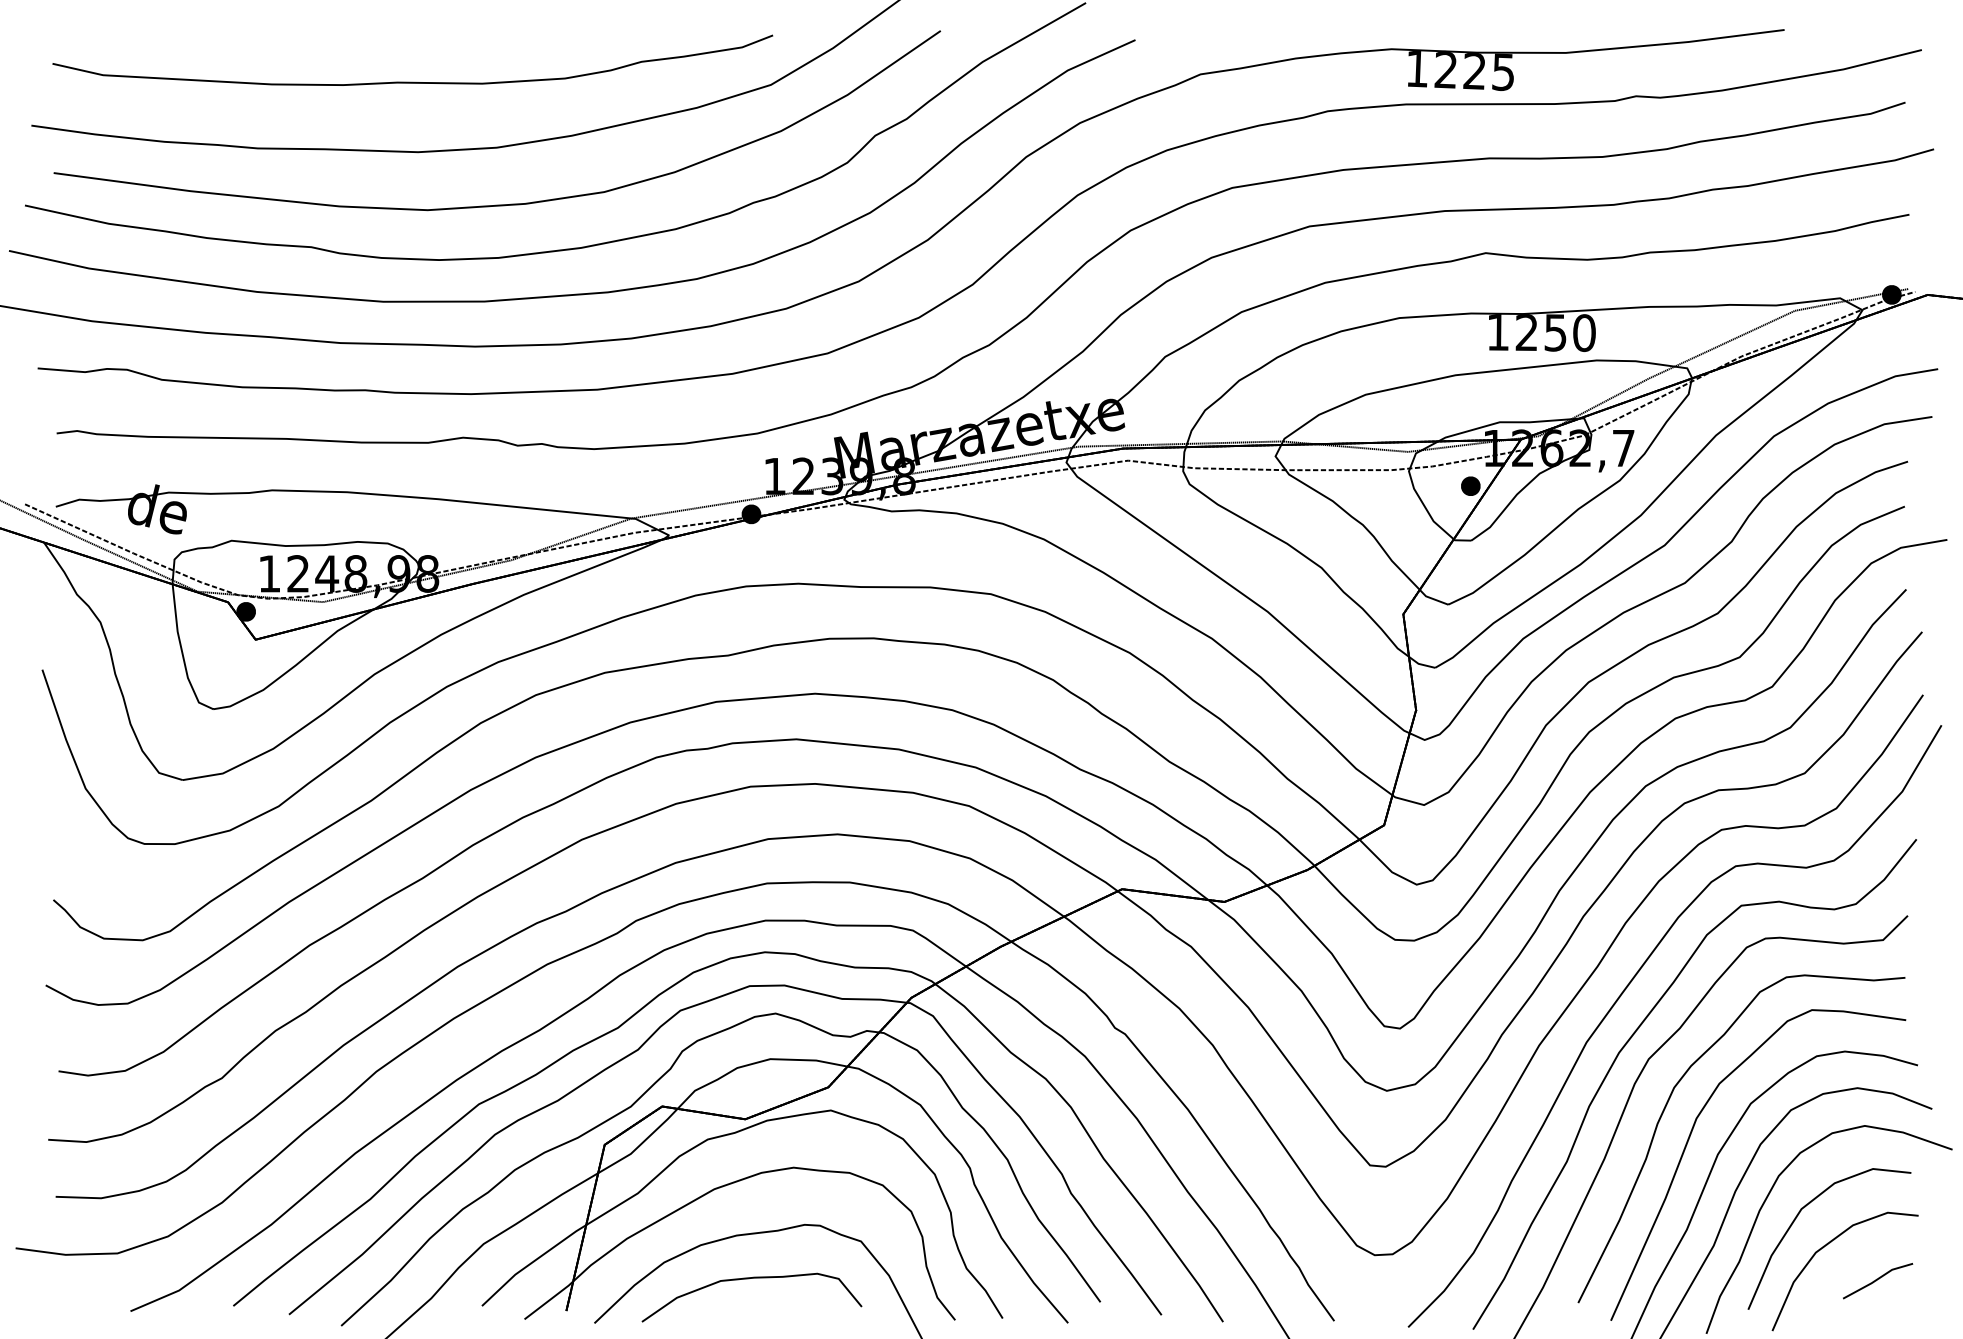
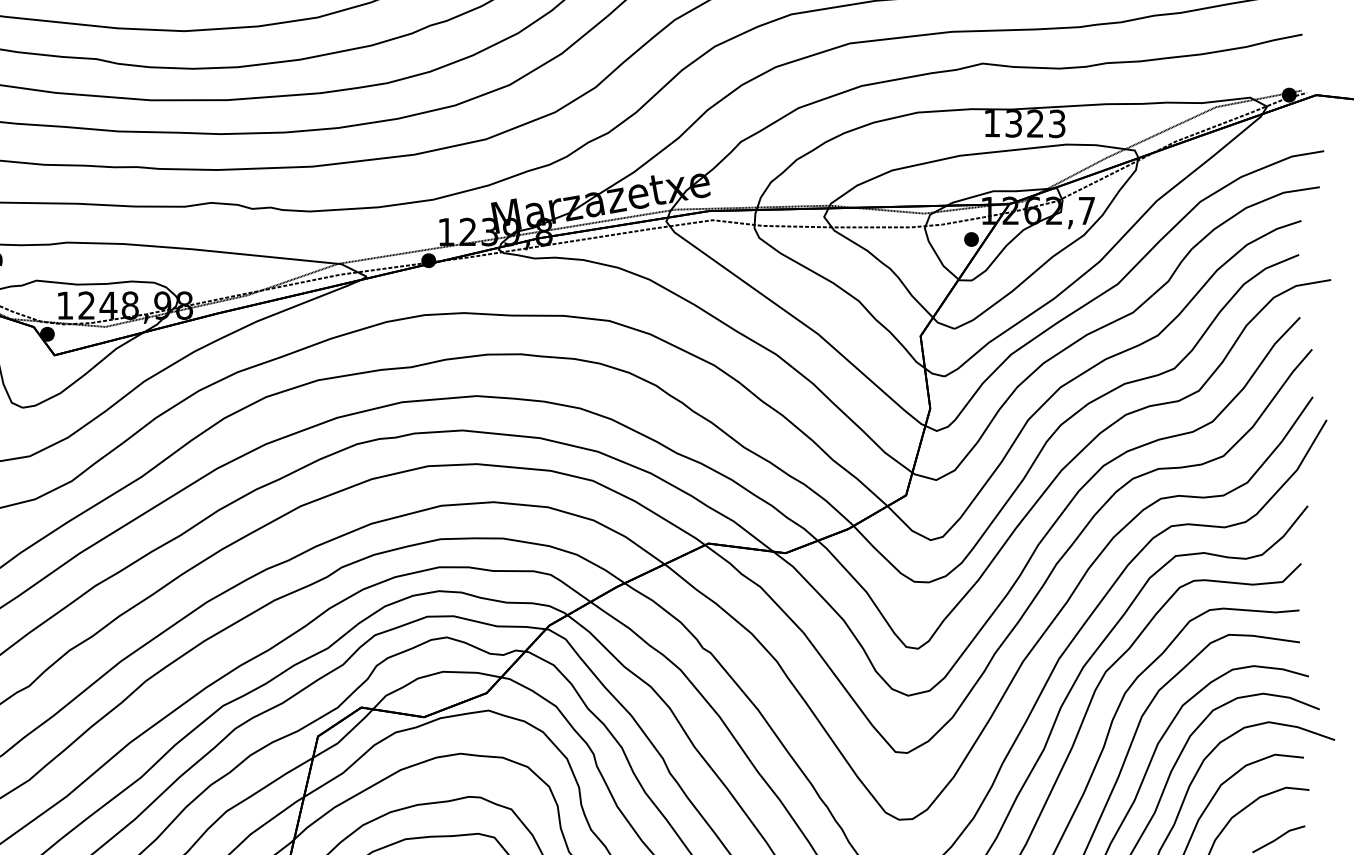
text: (1555, 332) -> (1035, 123), 1250 -> 1323

